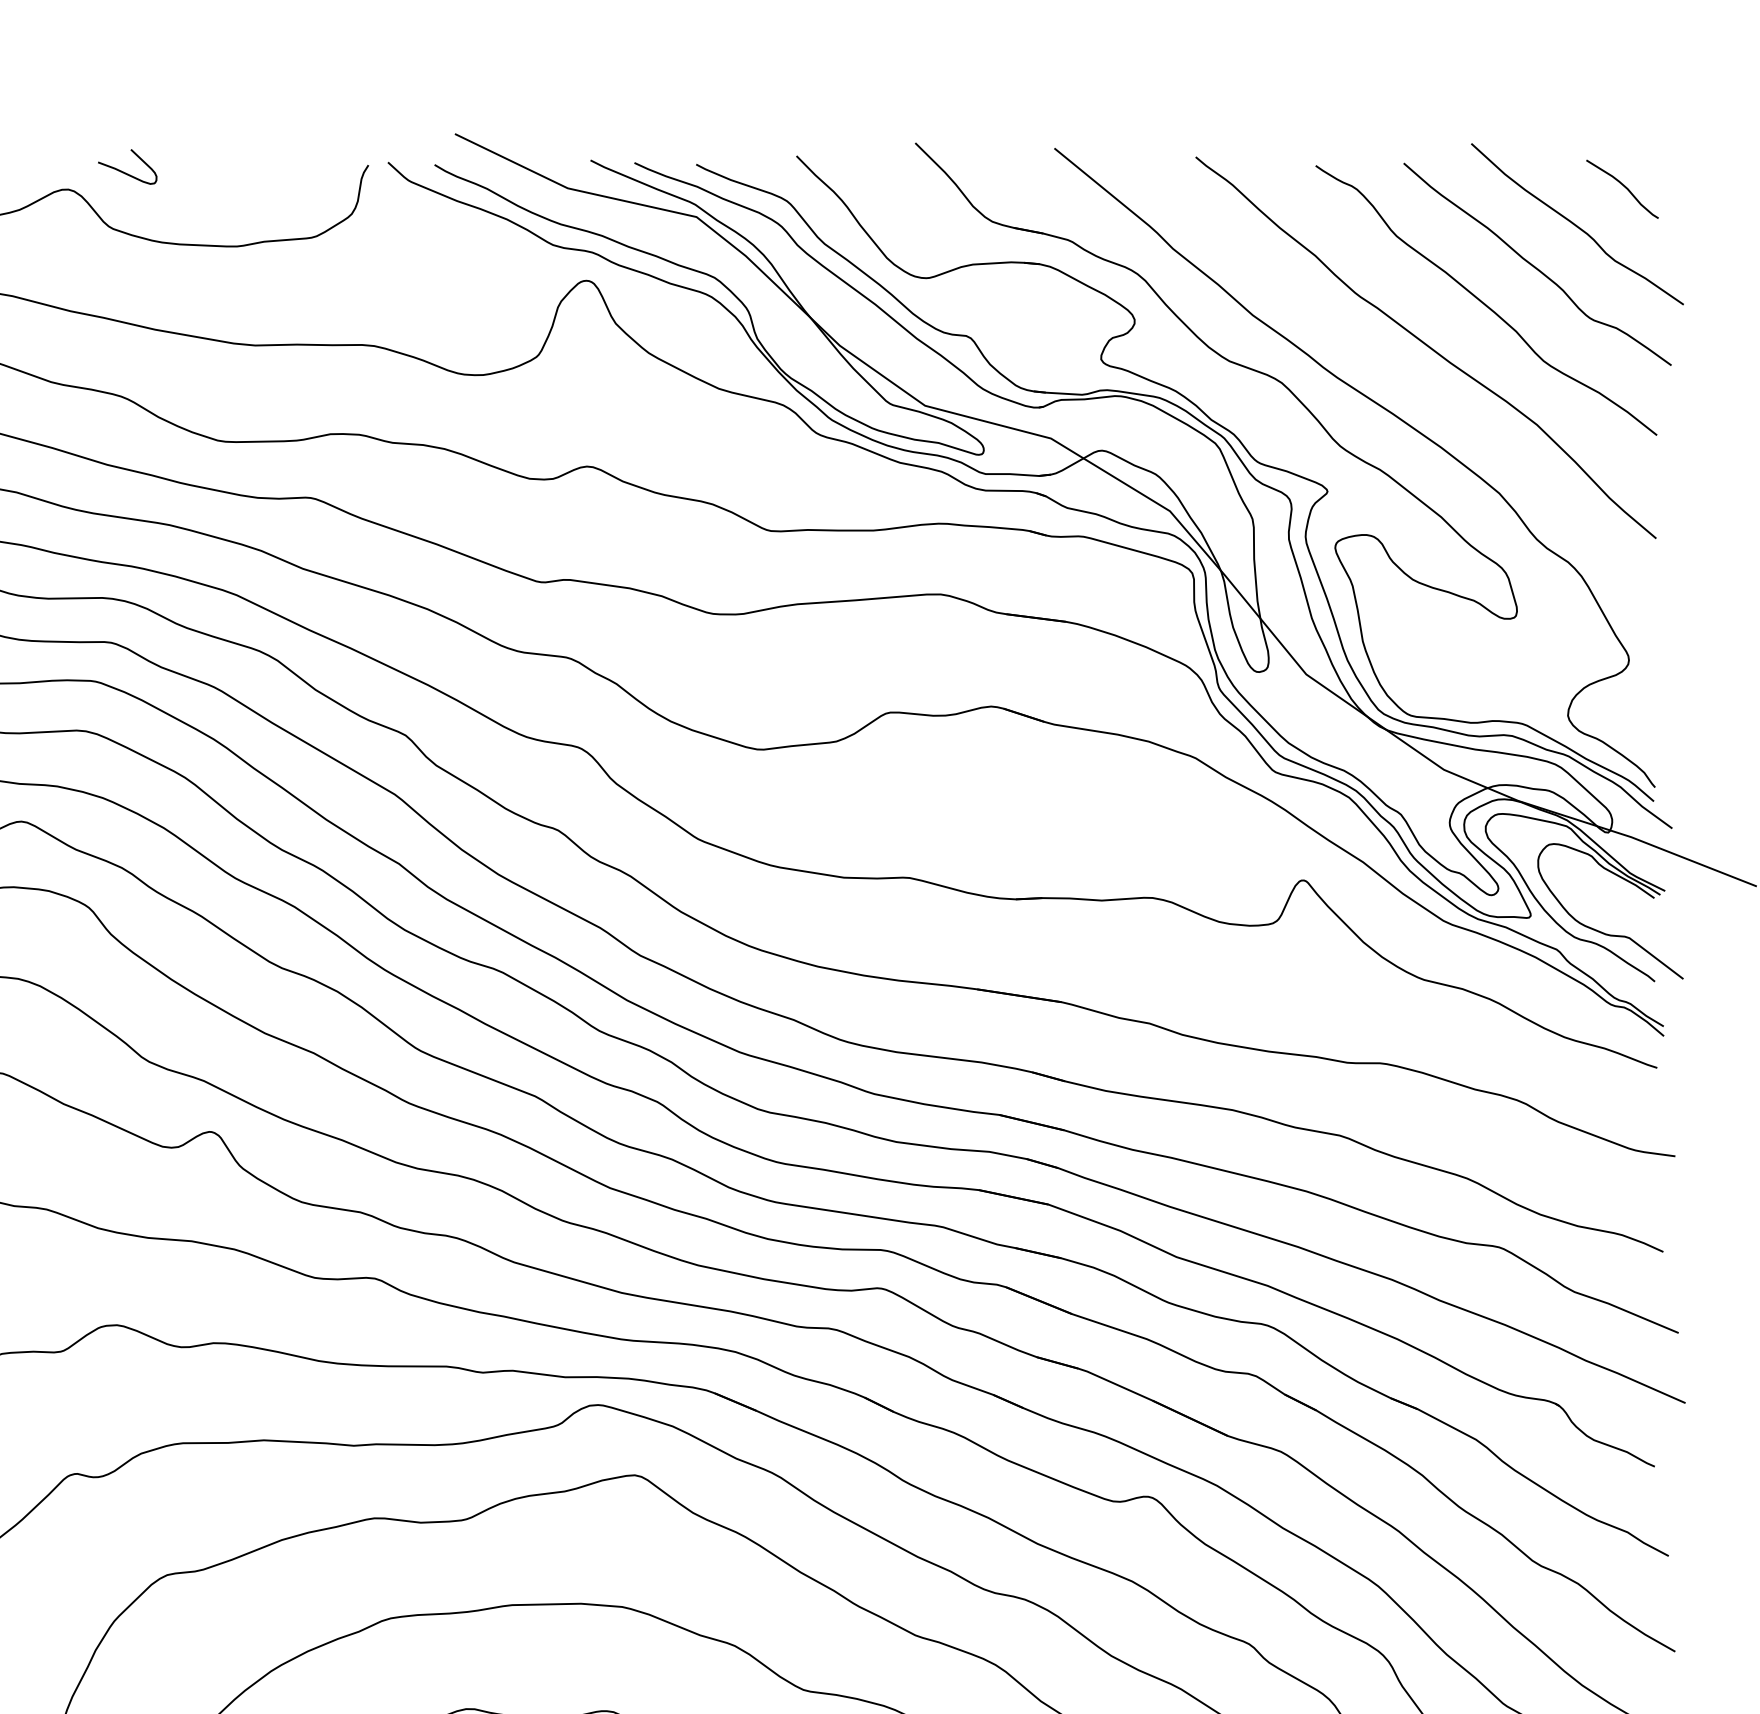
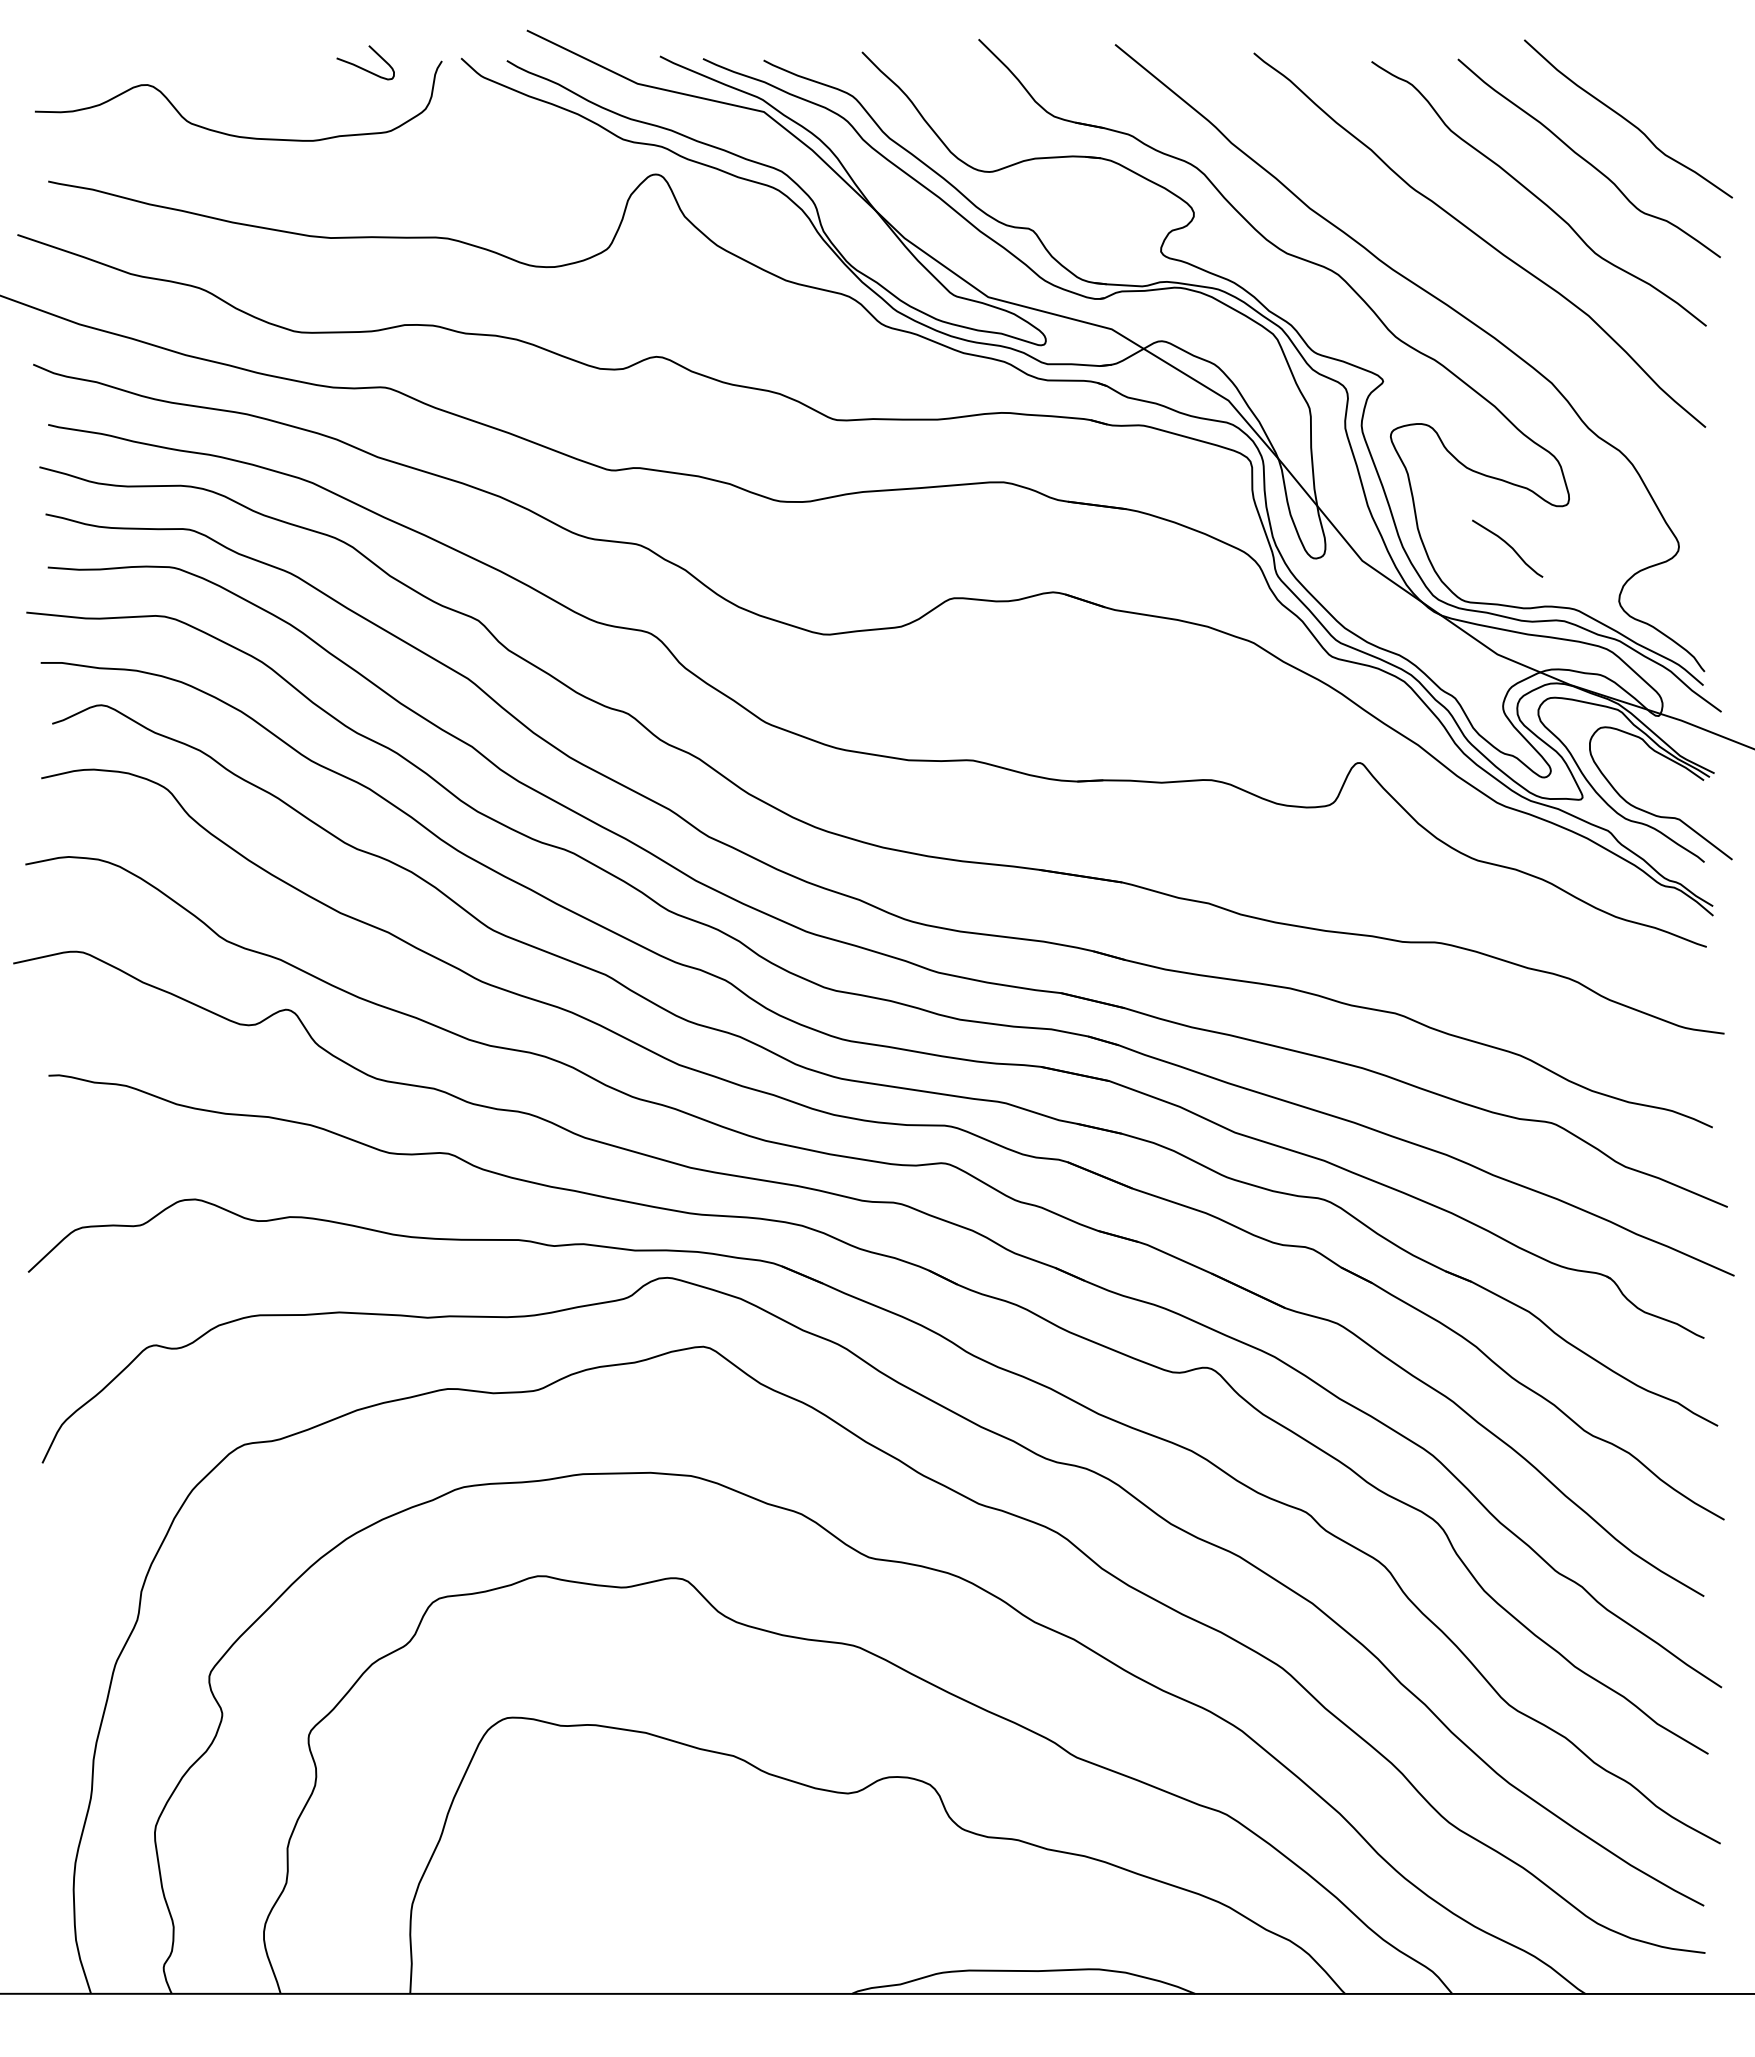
curve: (124, 171) -> (362, 67), moved
curve: (1623, 187) -> (1508, 546), moved

